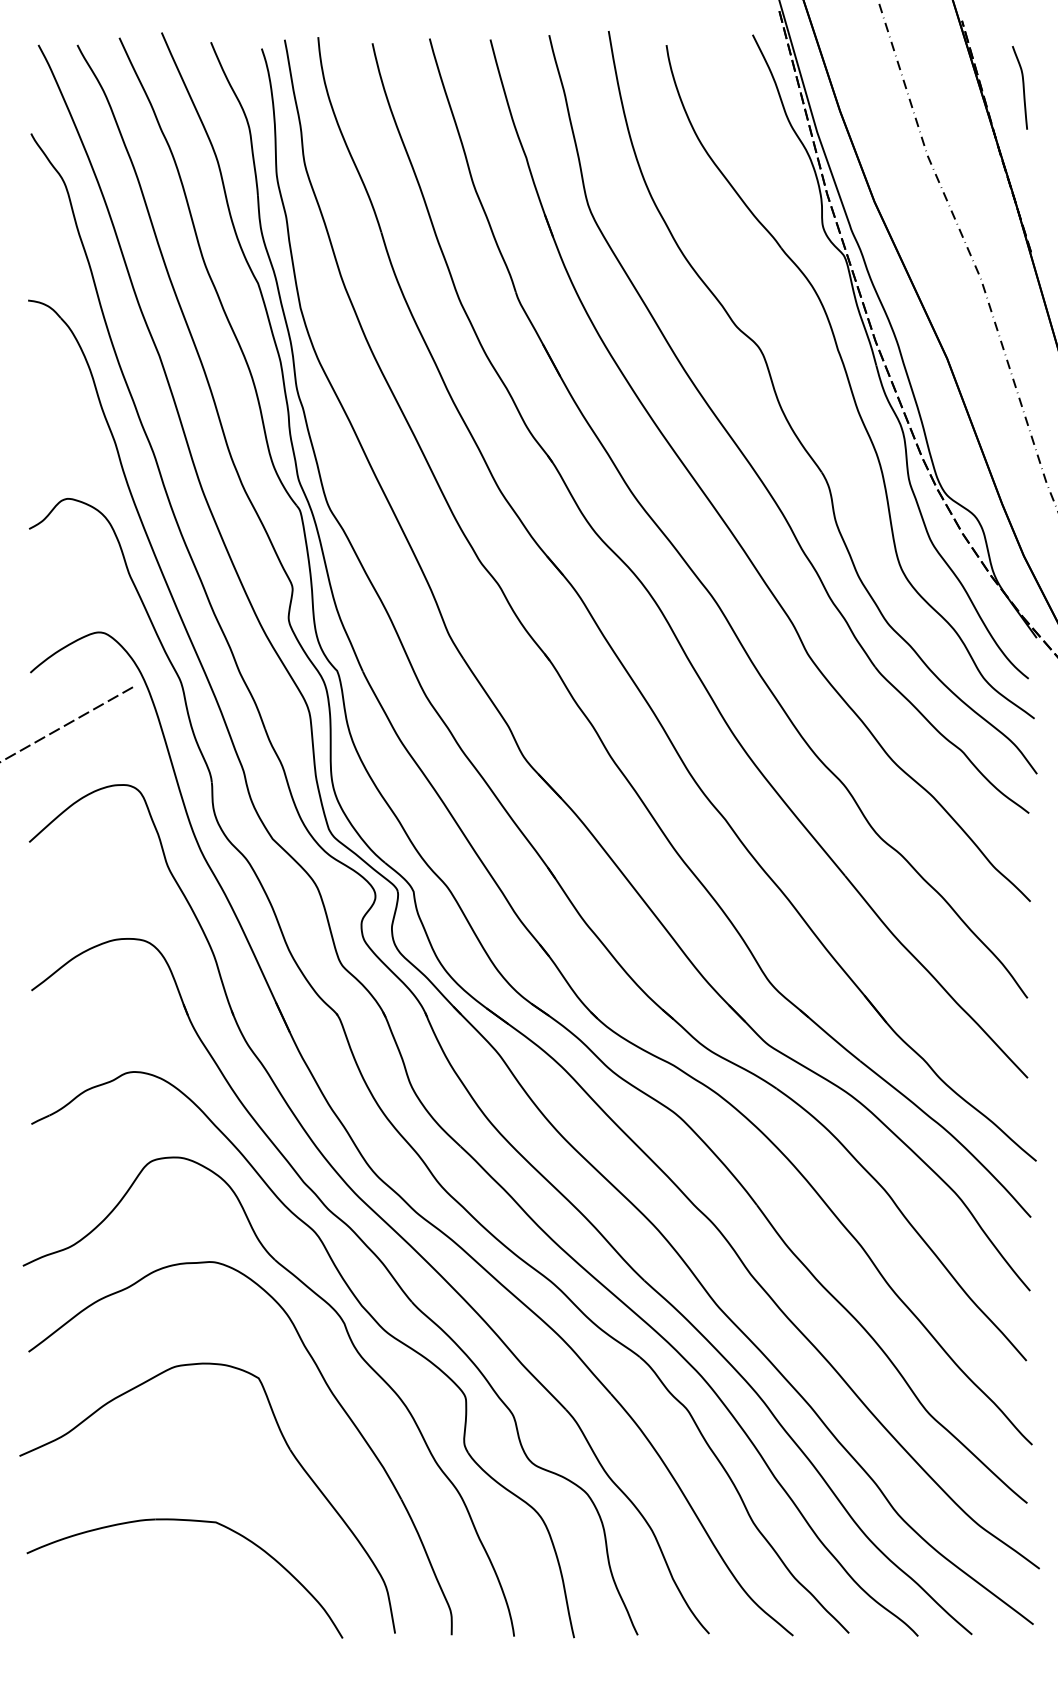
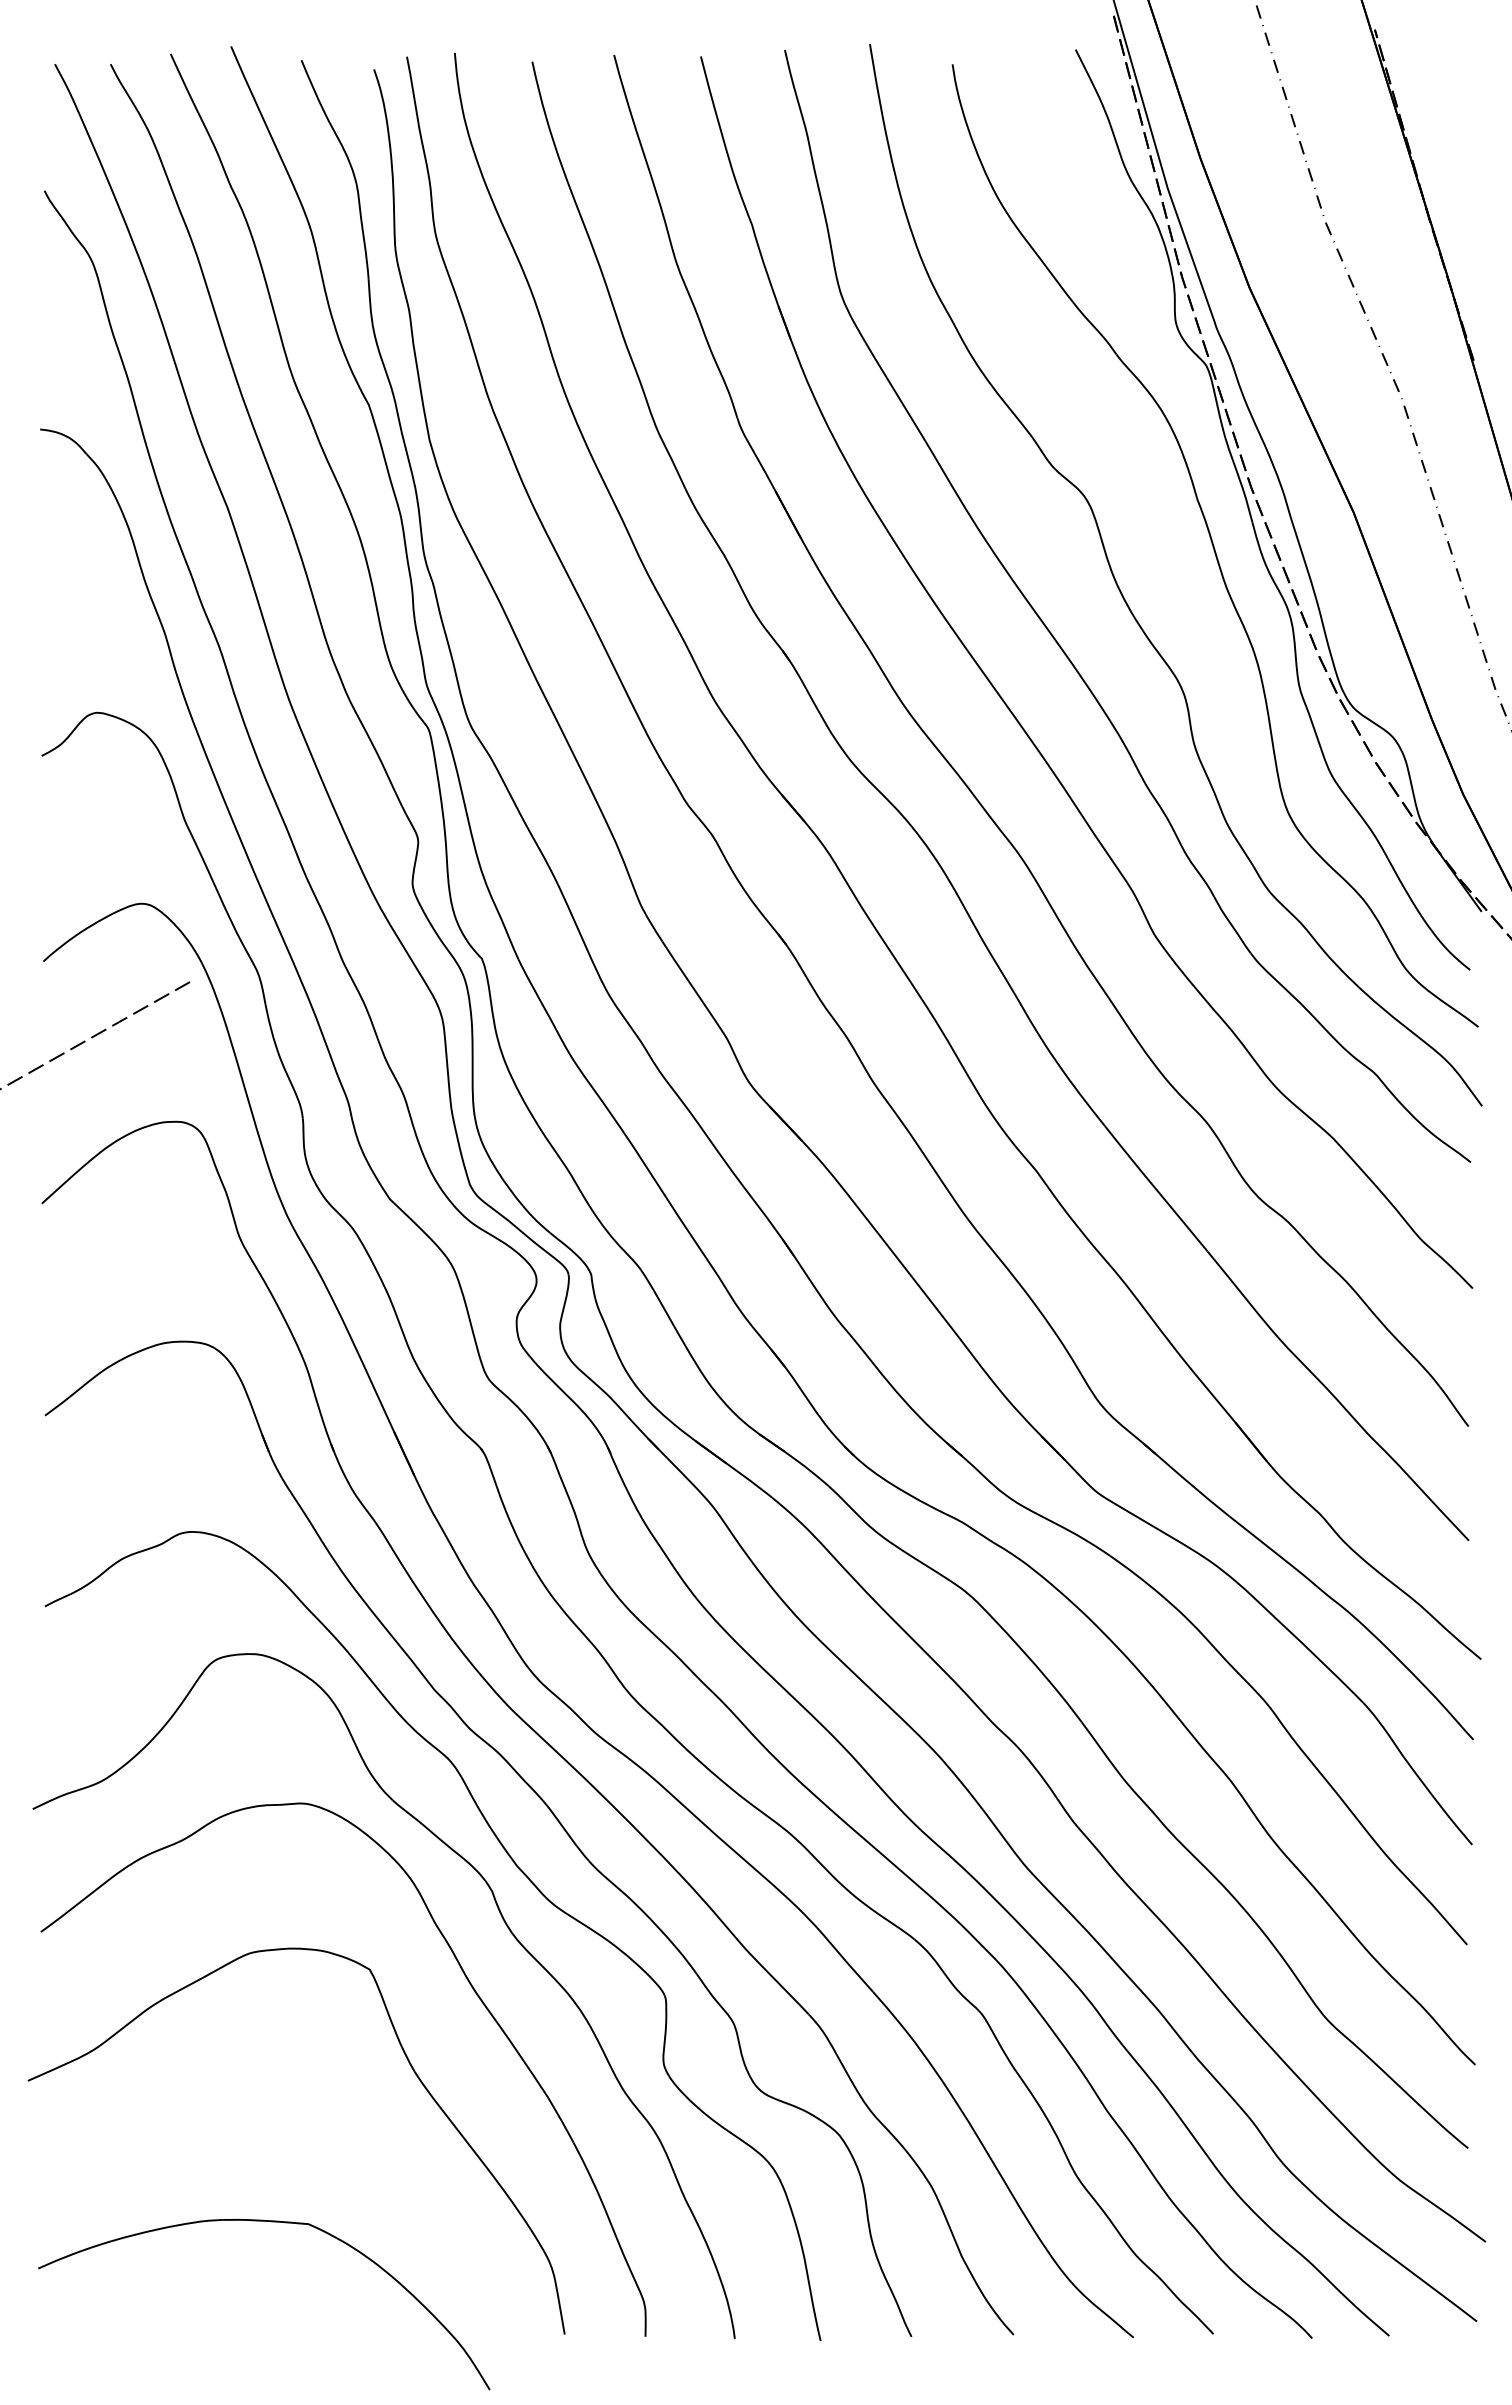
curve: (1022, 87) -> (1461, 124), removed
part: (186, 1521) -> (266, 2222), moved

